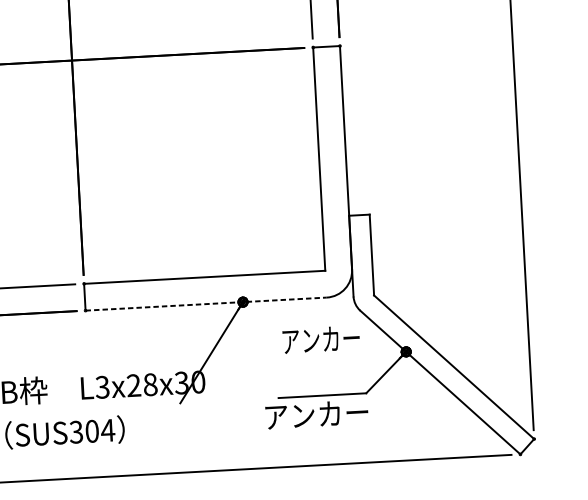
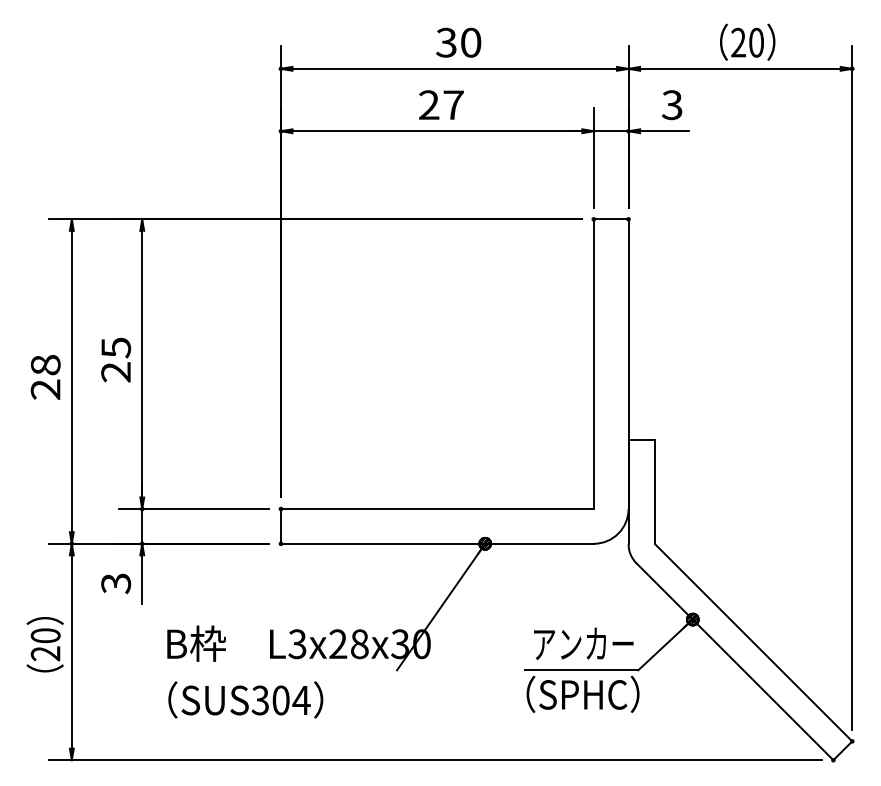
line: (206, 303) -> (437, 543), dashed -> solid
text: (321, 339) -> (583, 643), moved
text: (316, 413) -> (572, 693), アンカー -> （SPHC）

